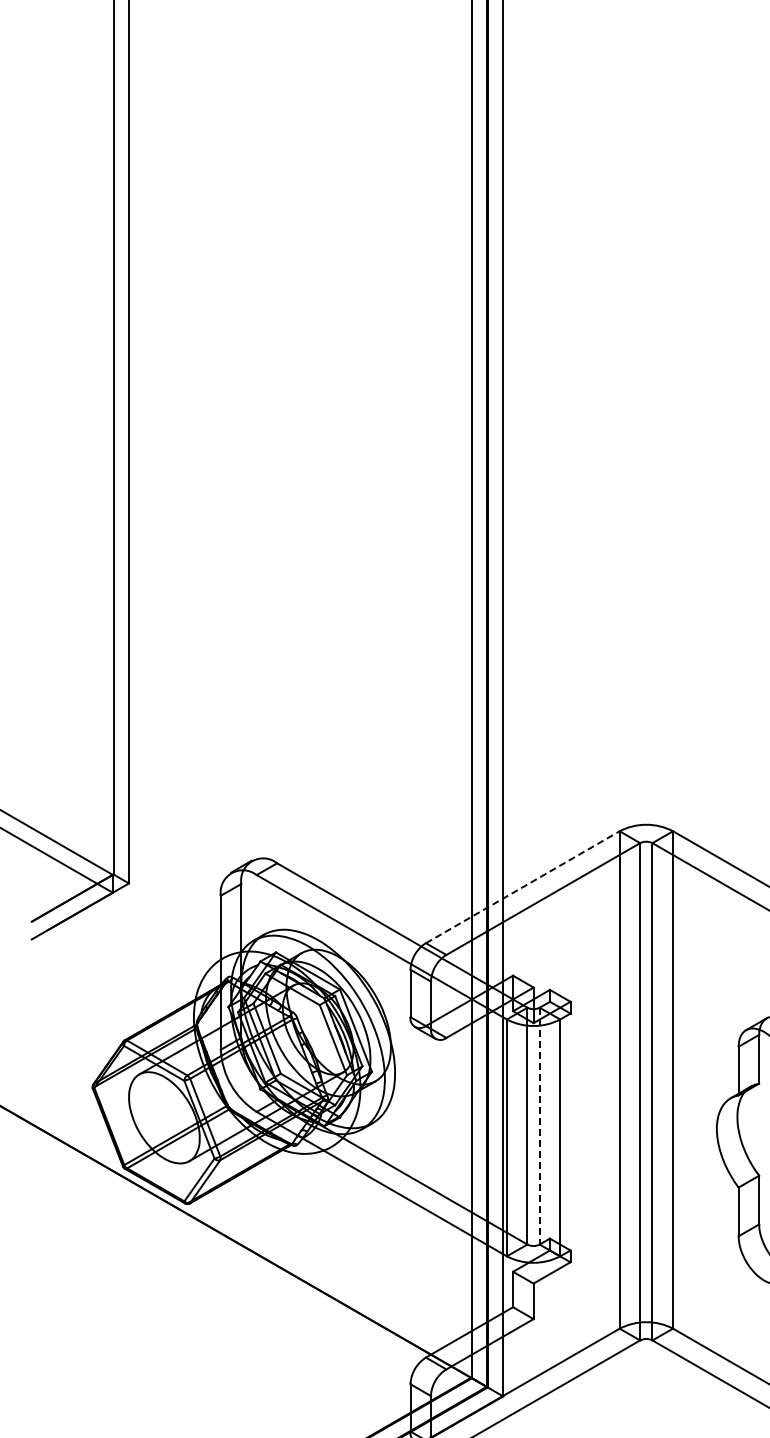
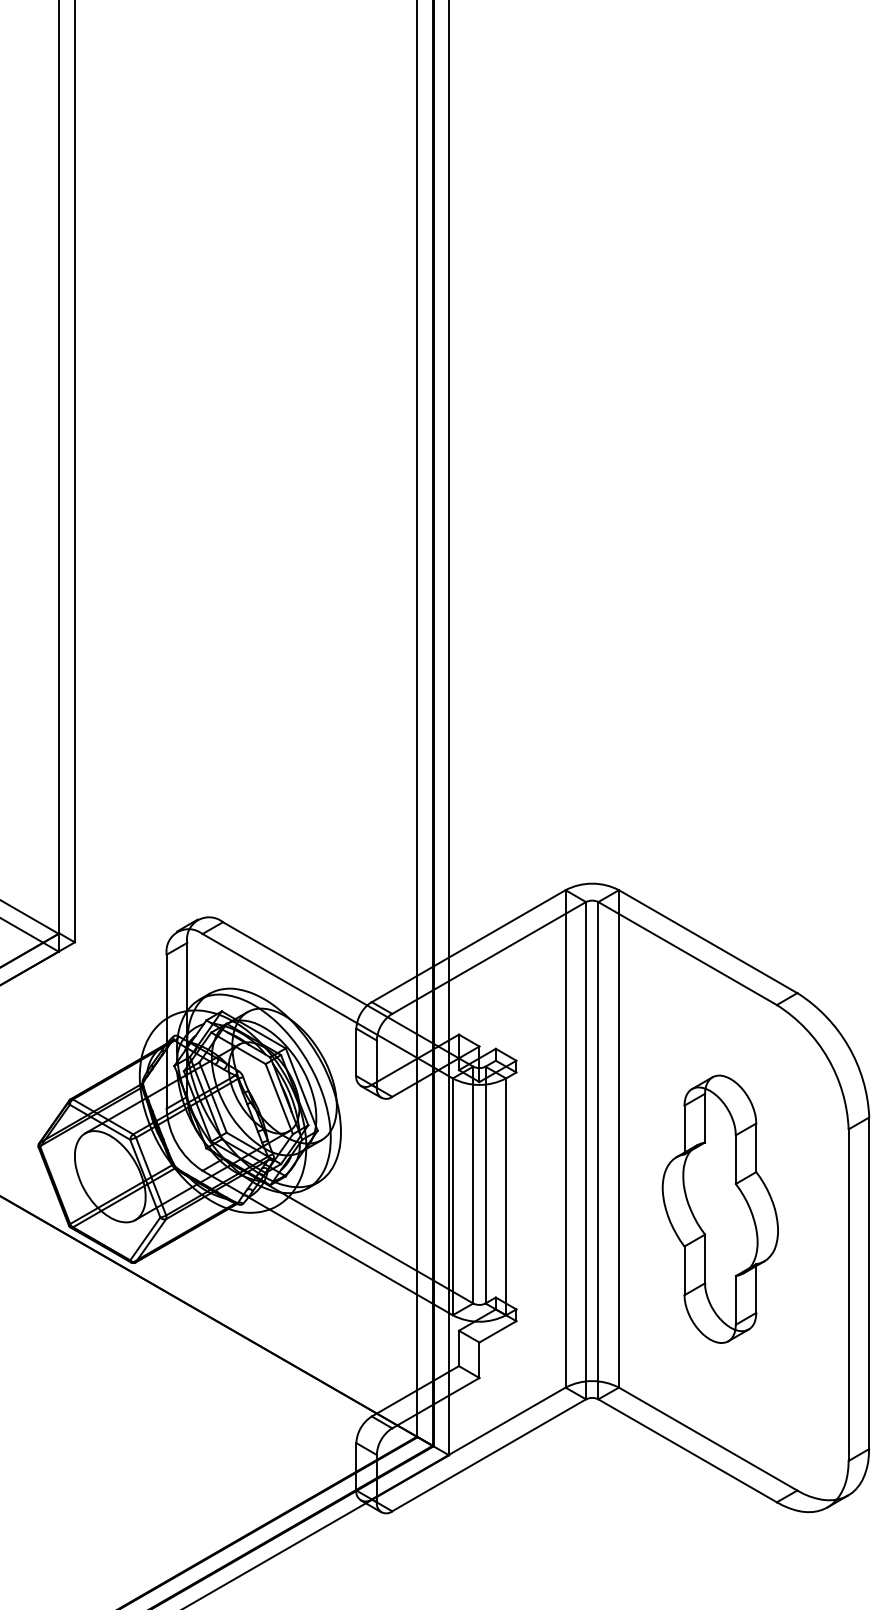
line: (522, 887) -> (468, 946), dashed -> solid
line: (539, 1126) -> (485, 1185), dashed -> solid

